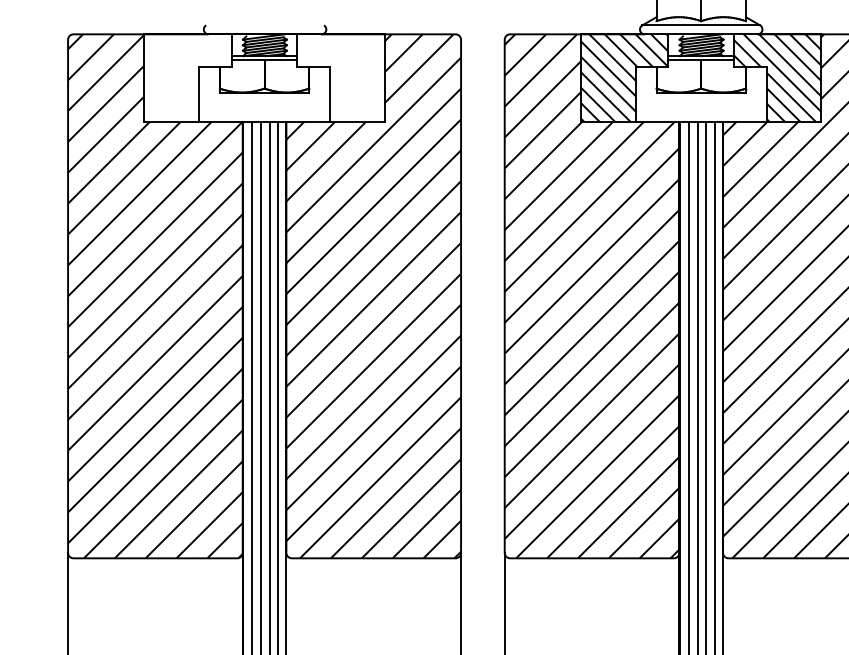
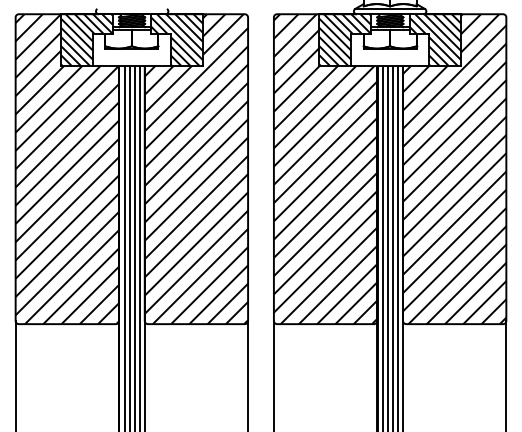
hatch: (187, 77) -> (86, 39), added
hatch: (340, 77) -> (176, 39), added

